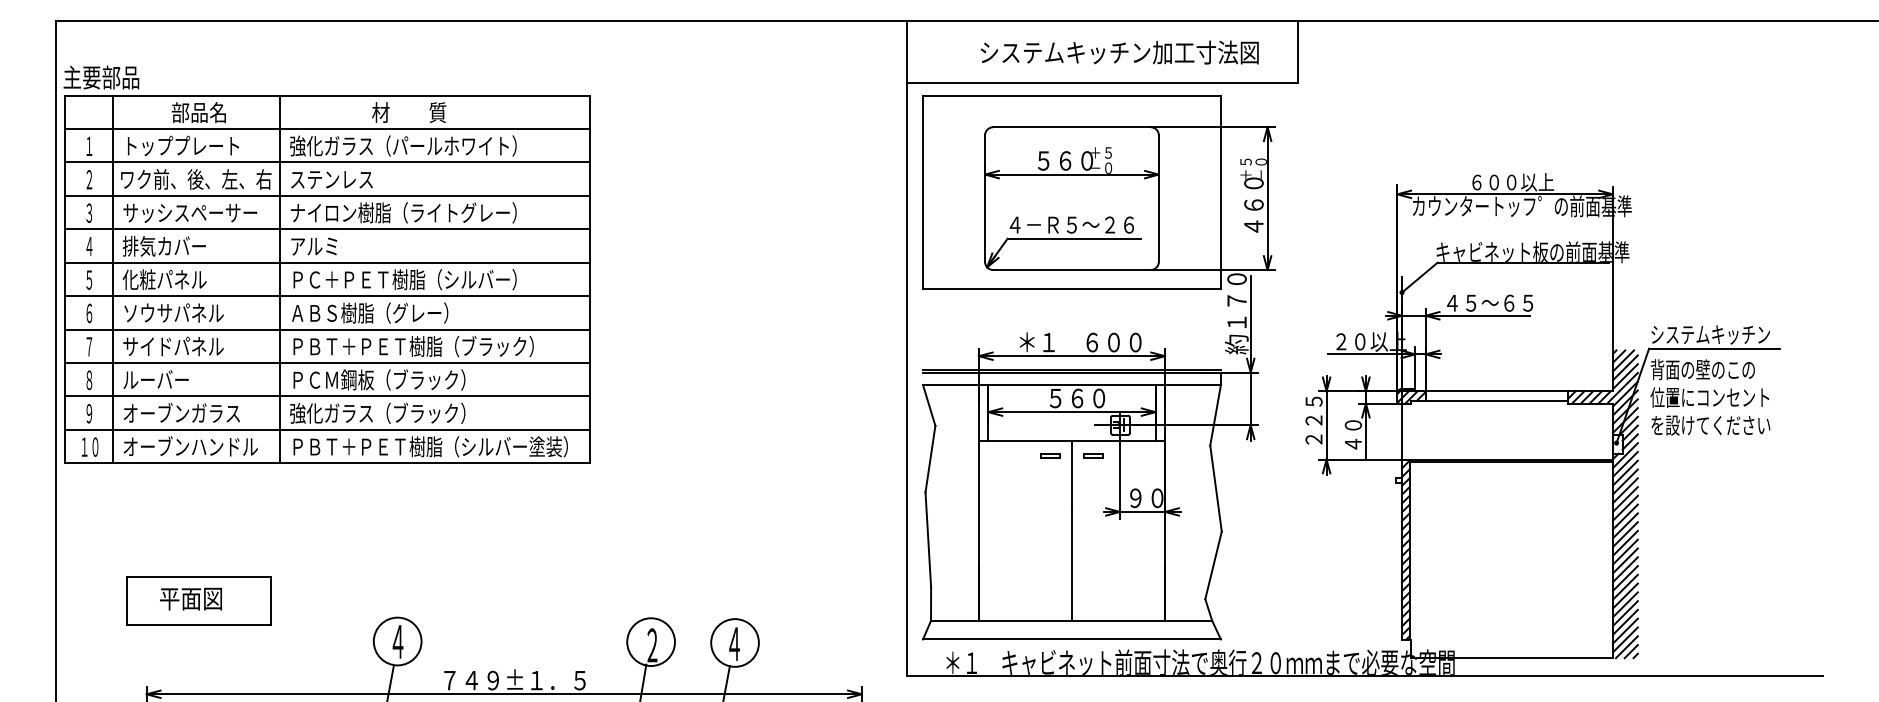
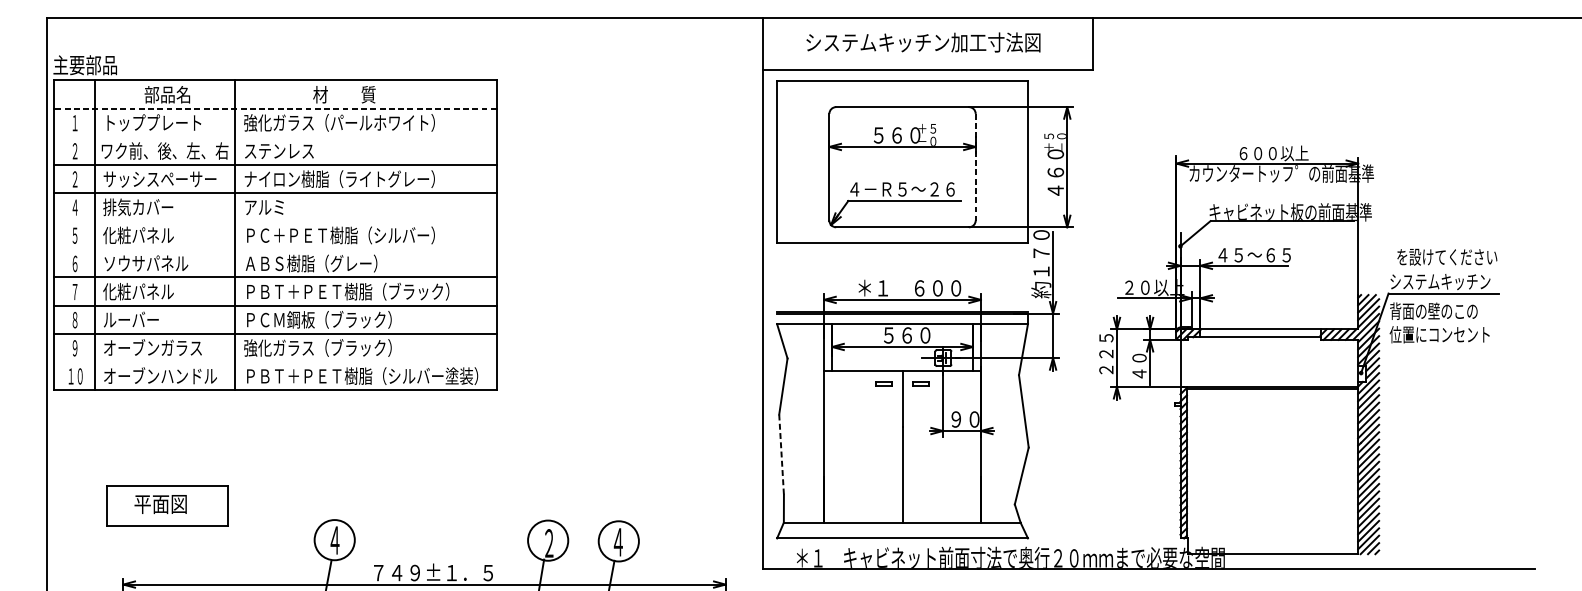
text: (1119, 52) -> (923, 42), moved
line: (327, 129) -> (275, 108), solid -> dashed
line: (327, 162) -> (275, 136), removed
line: (1158, 199) -> (975, 167), solid -> dashed
text: (89, 213) -> (75, 179), ３ -> ２
line: (327, 262) -> (275, 220), removed
line: (327, 296) -> (275, 249), removed
text: (172, 346) -> (145, 291), サイドパネル -> 化粧パネル
text: (1710, 425) -> (1446, 257), moved
line: (327, 429) -> (275, 361), removed
line: (928, 540) -> (781, 455), solid -> dashed

